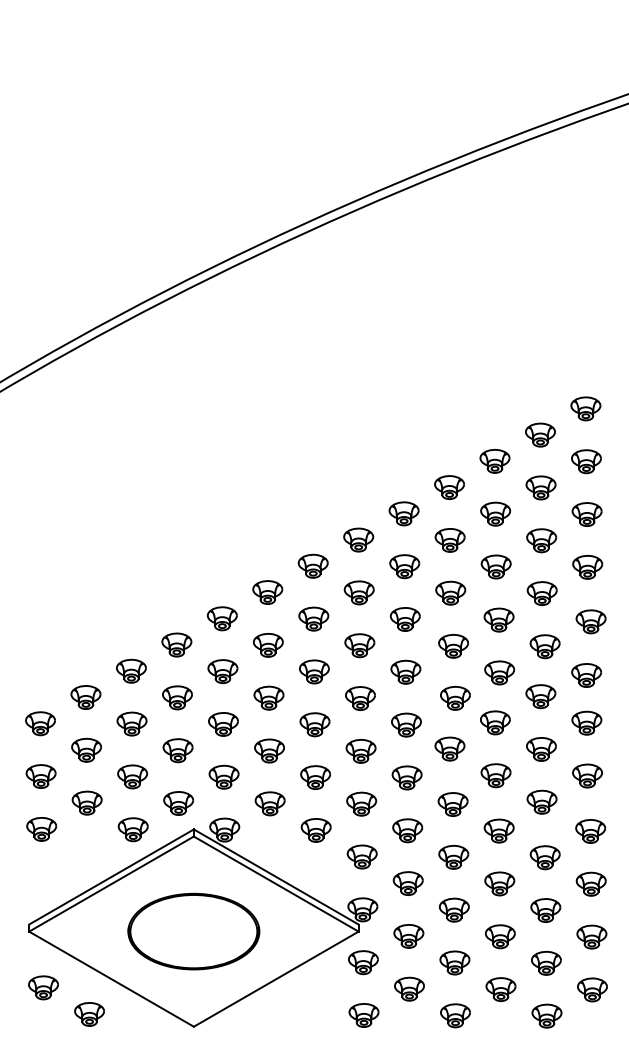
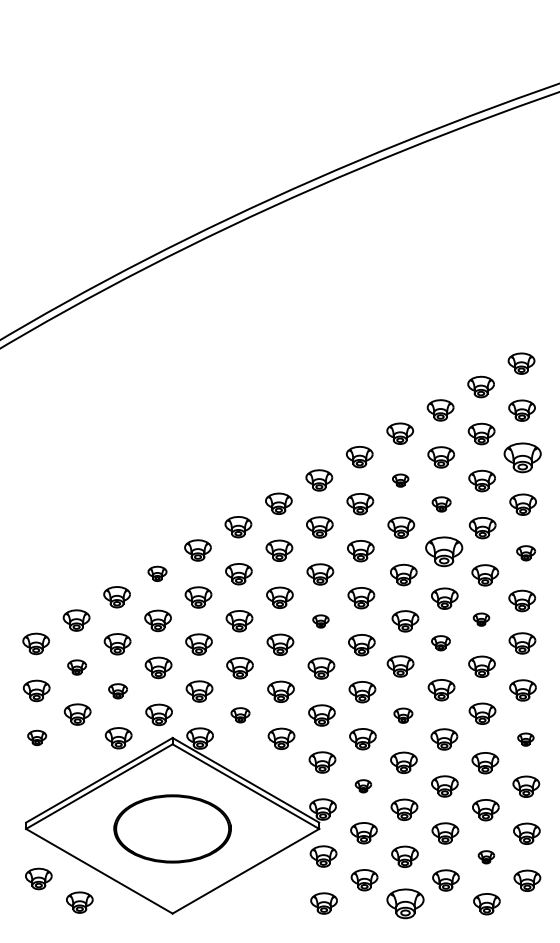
part: (586, 514) -> (522, 457), size x1.4
part: (449, 540) -> (400, 480), size x0.6
part: (495, 567) -> (441, 504), size x0.7
part: (499, 619) -> (444, 551), size x1.4
part: (590, 622) -> (525, 553), size x0.7
part: (176, 644) -> (157, 573), size x0.7
part: (540, 696) -> (481, 619), size x0.6
part: (360, 698) -> (320, 621), size x0.6
part: (494, 723) -> (440, 643), size x0.7
part: (85, 750) -> (76, 667), size x0.7
part: (131, 777) -> (117, 691), size x0.7
part: (270, 804) -> (240, 715), size x0.7
part: (453, 804) -> (403, 715), size x0.7
part: (40, 828) -> (36, 737), size x0.7
part: (590, 831) -> (525, 739), size x0.6
part: (408, 883) -> (363, 786), size x0.6
part: (546, 963) -> (486, 857), size x0.6
part: (455, 1015) -> (405, 903), size x1.4

